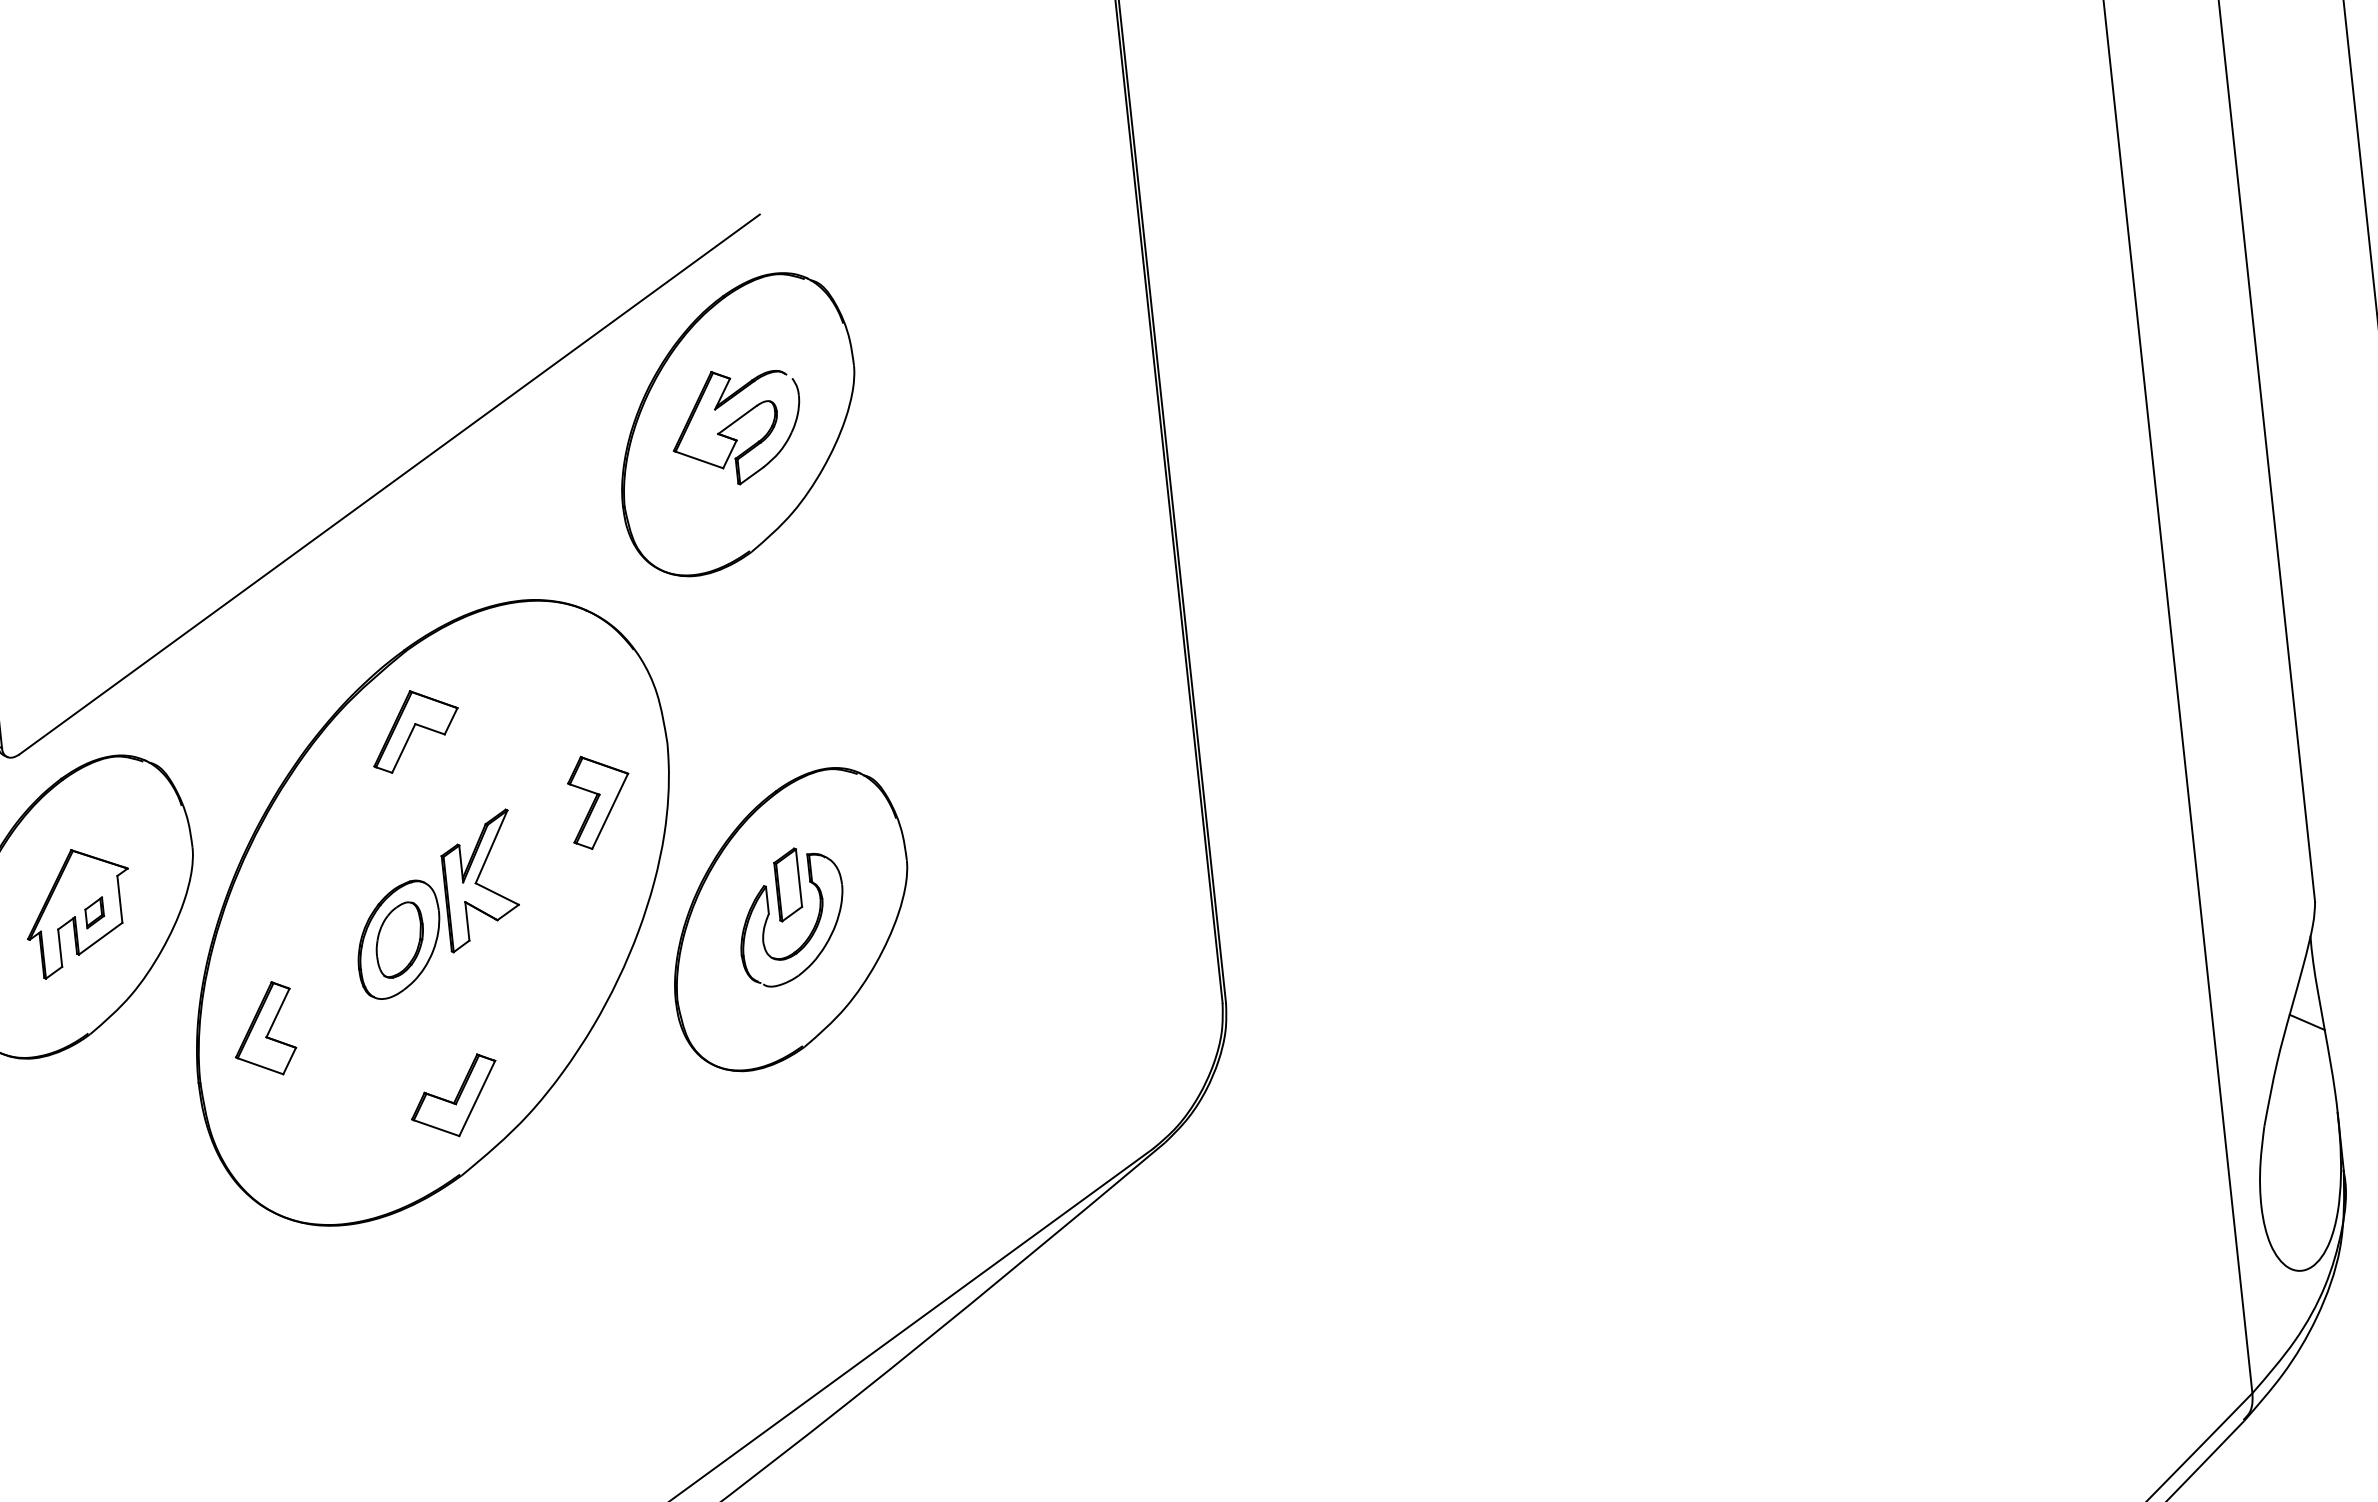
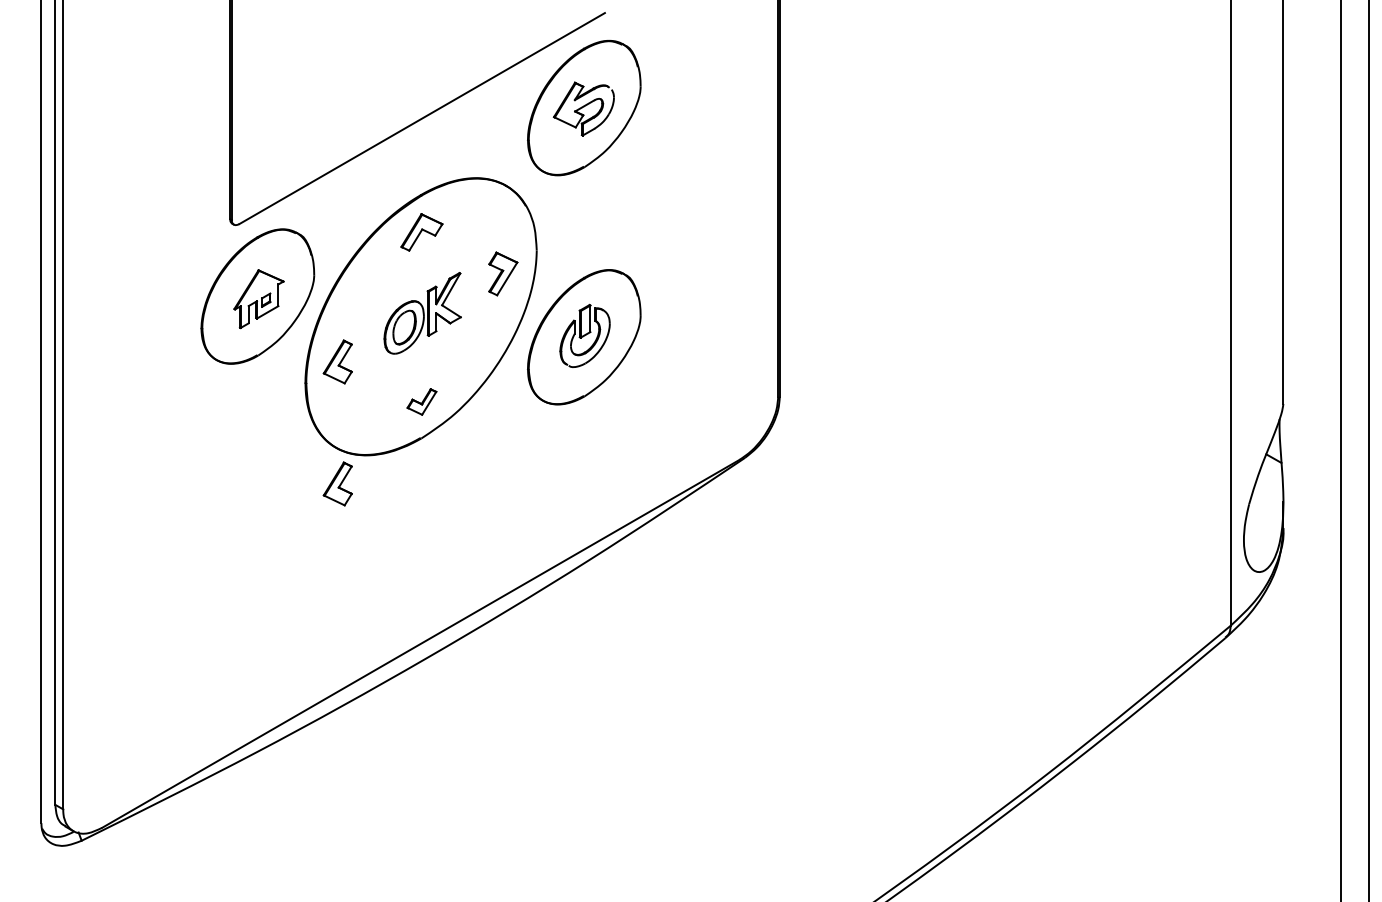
part: (453, 1095) -> (421, 401), size x0.7
part: (290, 1292) -> (337, 483), added

